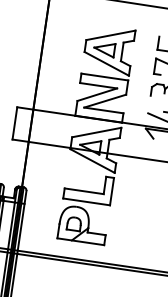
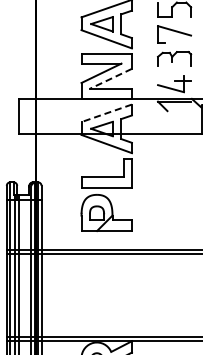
line: (104, 101) -> (110, 79), solid -> dashed
line: (96, 132) -> (106, 113), solid -> dashed

